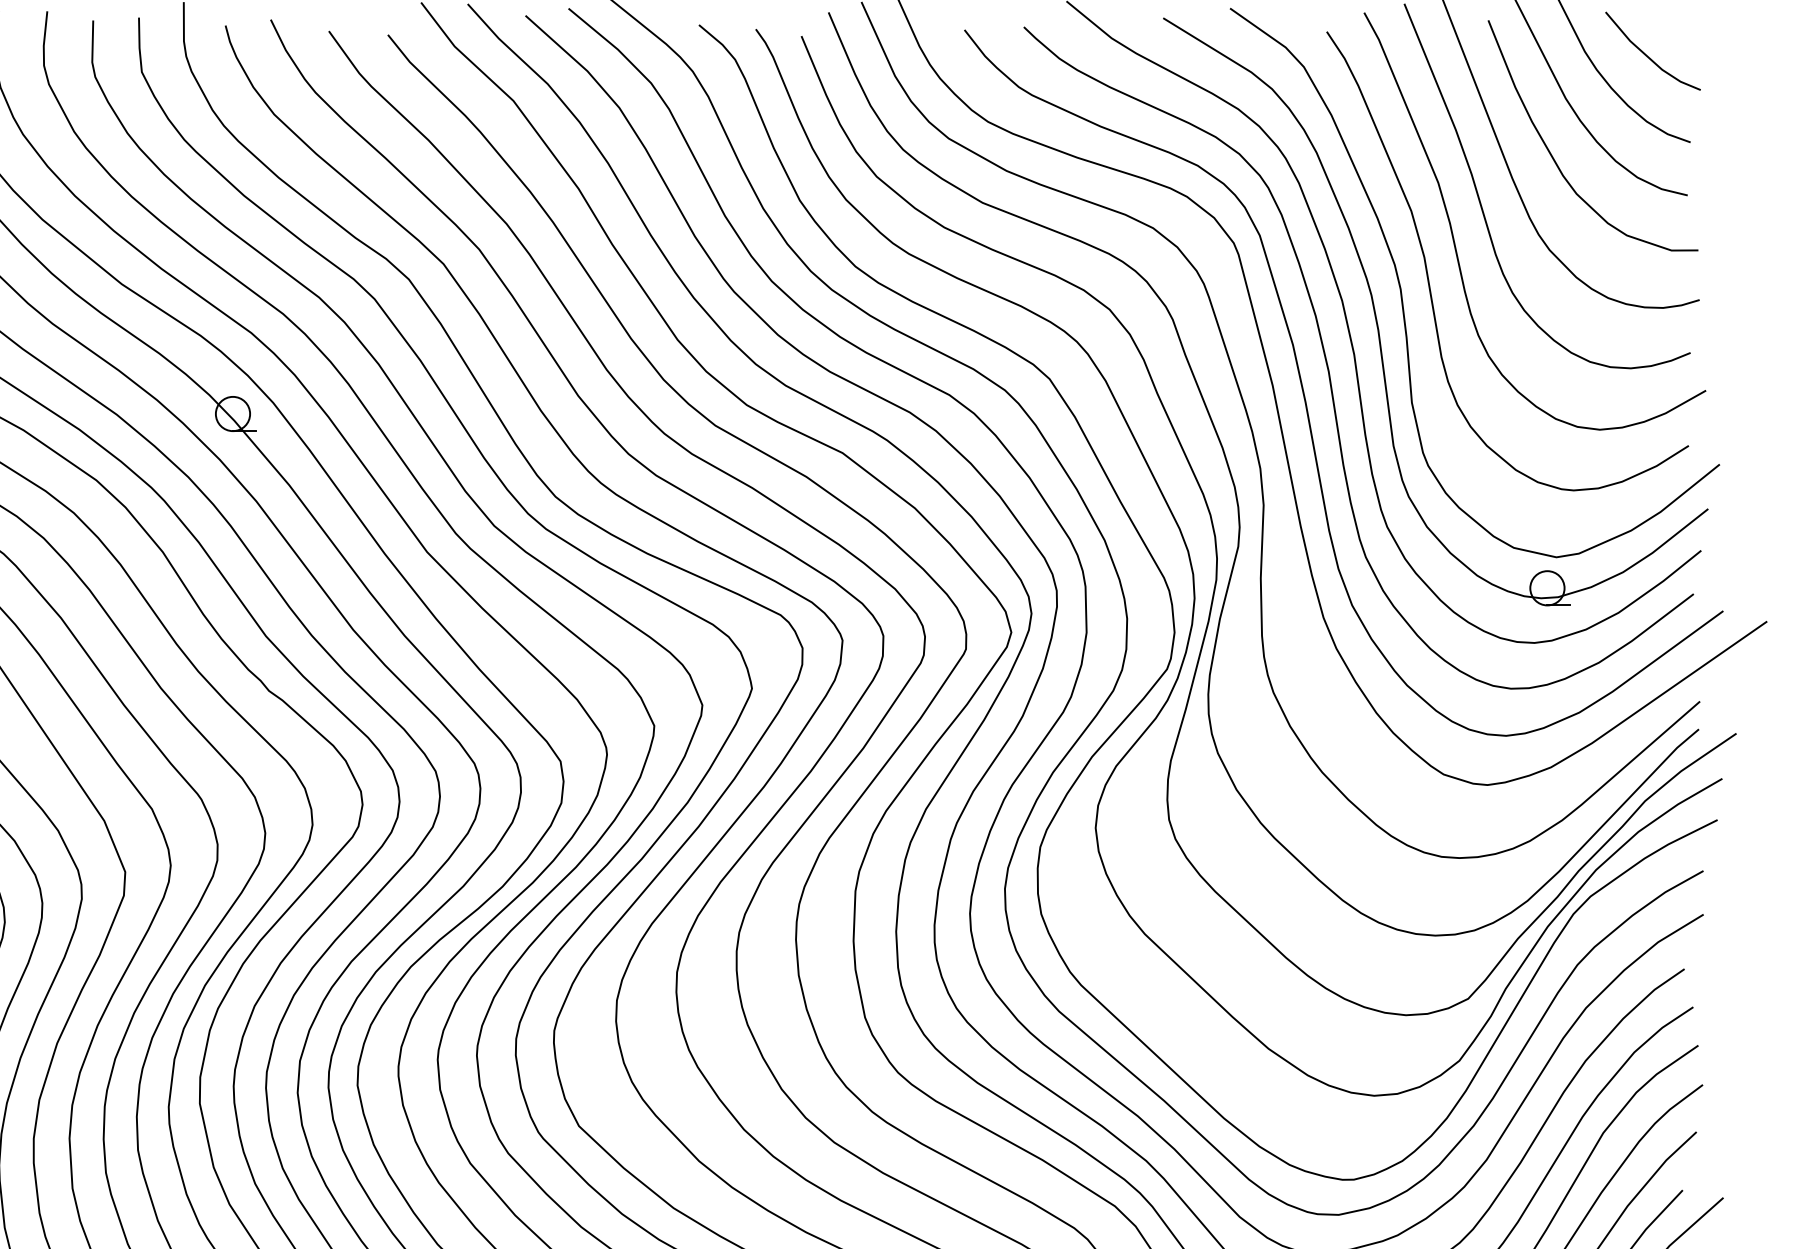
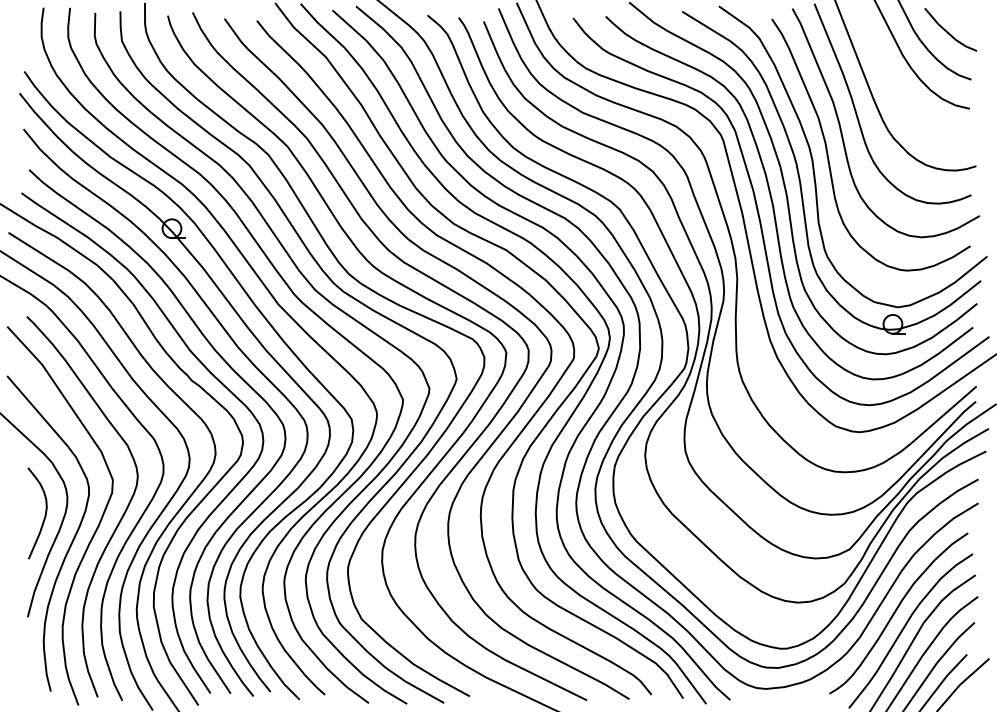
curve: (1555, 158) -> (897, 88), removed

